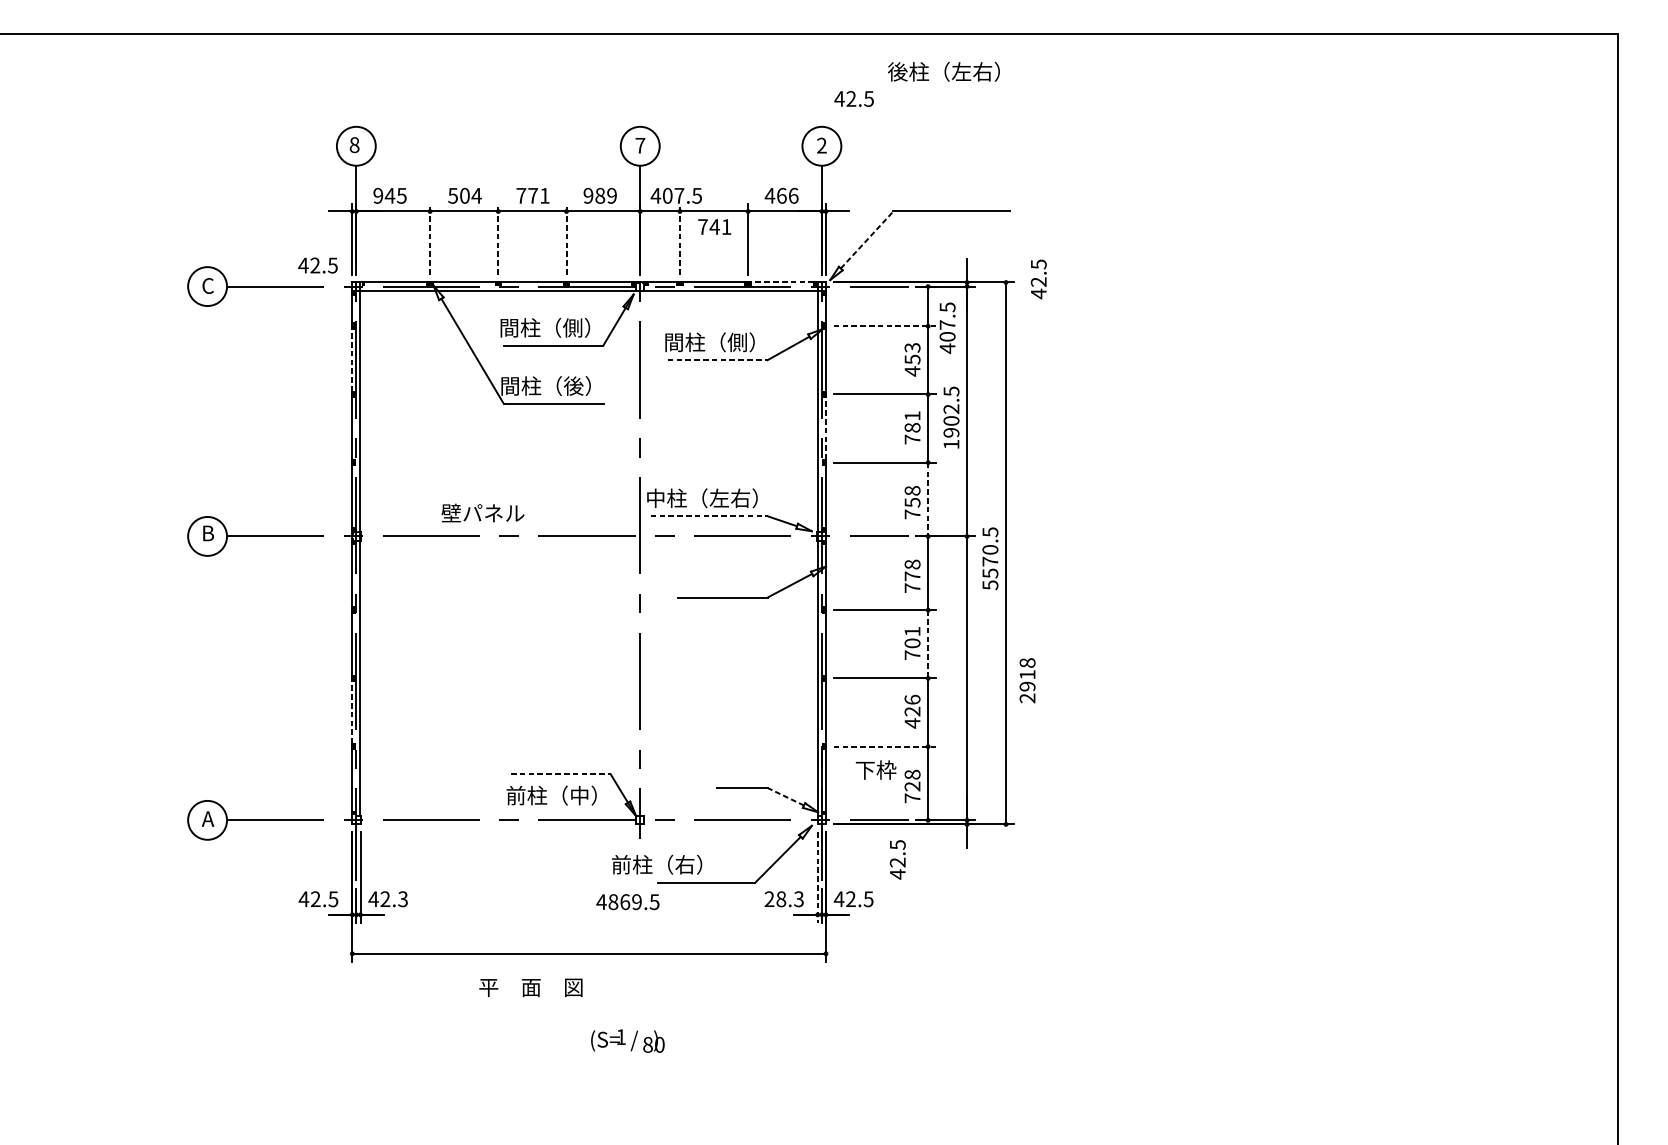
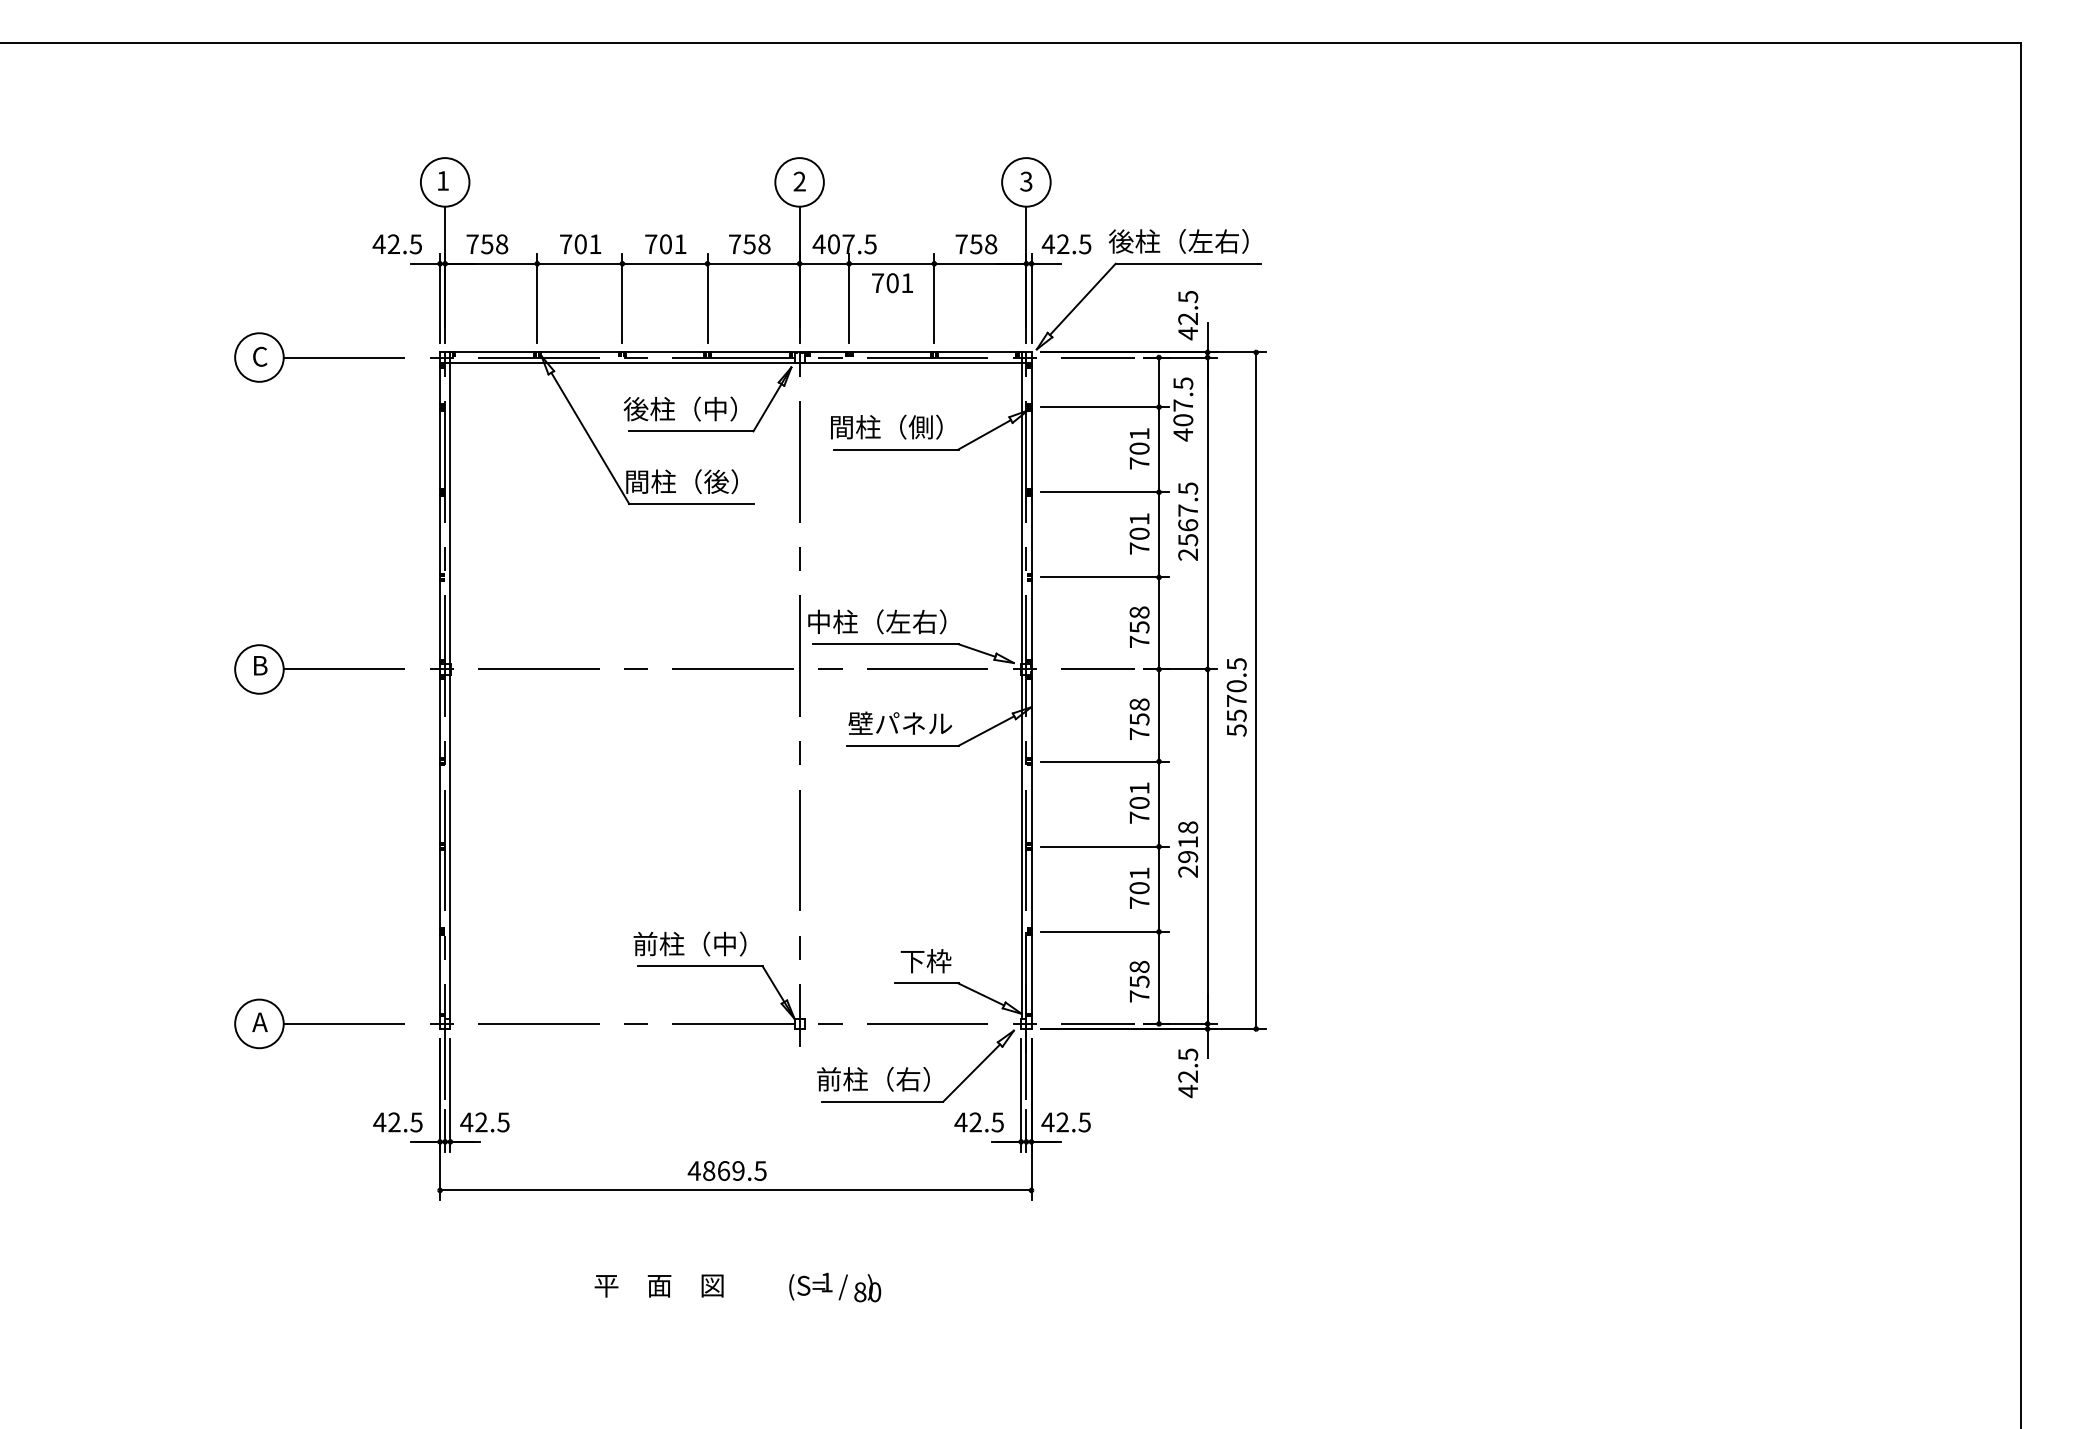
text: (943, 71) -> (1178, 241), moved
text: (854, 99) -> (1066, 244), moved
text: (355, 144) -> (443, 180), 8 -> 1
text: (640, 145) -> (799, 181), 7 -> 2
text: (821, 145) -> (1026, 181), 2 -> 3
text: (390, 196) -> (487, 244), 945 -> 758
text: (464, 196) -> (580, 244), 504 -> 701
text: (532, 196) -> (665, 244), 771 -> 701
text: (600, 196) -> (749, 244), 989 -> 758
text: (781, 196) -> (976, 244), 466 -> 758
text: (714, 227) -> (892, 283), 741 -> 701
line: (430, 238) -> (537, 297), dashed -> solid
line: (498, 238) -> (622, 297), dashed -> solid
line: (566, 238) -> (707, 297), dashed -> solid
line: (680, 238) -> (849, 297), dashed -> solid
line: (867, 240) -> (1083, 299), dashed -> solid
text: (317, 265) -> (396, 244), moved
text: (1039, 279) -> (1188, 315), moved
line: (781, 282) -> (976, 352), dashed -> solid
line: (884, 326) -> (1104, 407), dashed -> solid
text: (540, 327) -> (675, 408), 間柱（側） -> 後柱（中）
line: (352, 360) -> (440, 449), dashed -> solid
line: (717, 360) -> (896, 449), dashed -> solid
text: (912, 360) -> (1139, 449), 453 -> 701
text: (951, 426) -> (1188, 532), 1902.5 -> 2567.5
text: (912, 427) -> (1139, 533), 781 -> 701
line: (825, 428) -> (1031, 534), dashed -> solid
line: (928, 499) -> (1159, 623), dashed -> solid
text: (483, 512) -> (900, 722), moved
line: (709, 516) -> (885, 644), dashed -> solid
text: (912, 576) -> (1139, 719), 778 -> 758
line: (928, 644) -> (1159, 804), dashed -> solid
text: (1027, 680) -> (1188, 849), moved
line: (352, 711) -> (440, 888), dashed -> solid
text: (912, 711) -> (1139, 888), 426 -> 701
line: (884, 746) -> (1104, 931), dashed -> solid
text: (875, 770) -> (925, 961), moved
line: (561, 774) -> (701, 966), dashed -> solid
text: (912, 786) -> (1139, 981), 728 -> 758
text: (551, 795) -> (689, 943), moved
line: (785, 796) -> (980, 994), dashed -> solid
text: (898, 860) -> (1188, 1073), moved
text: (656, 864) -> (873, 1079), moved
line: (817, 877) -> (1021, 1095), dashed -> solid
text: (403, 898) -> (503, 1121), 42.3 -> 42.5
text: (783, 899) -> (978, 1122), 28.3 -> 42.5
text: (627, 901) -> (726, 1170), moved
text: (530, 987) -> (658, 1285), moved
text: (628, 1041) -> (835, 1287), moved

